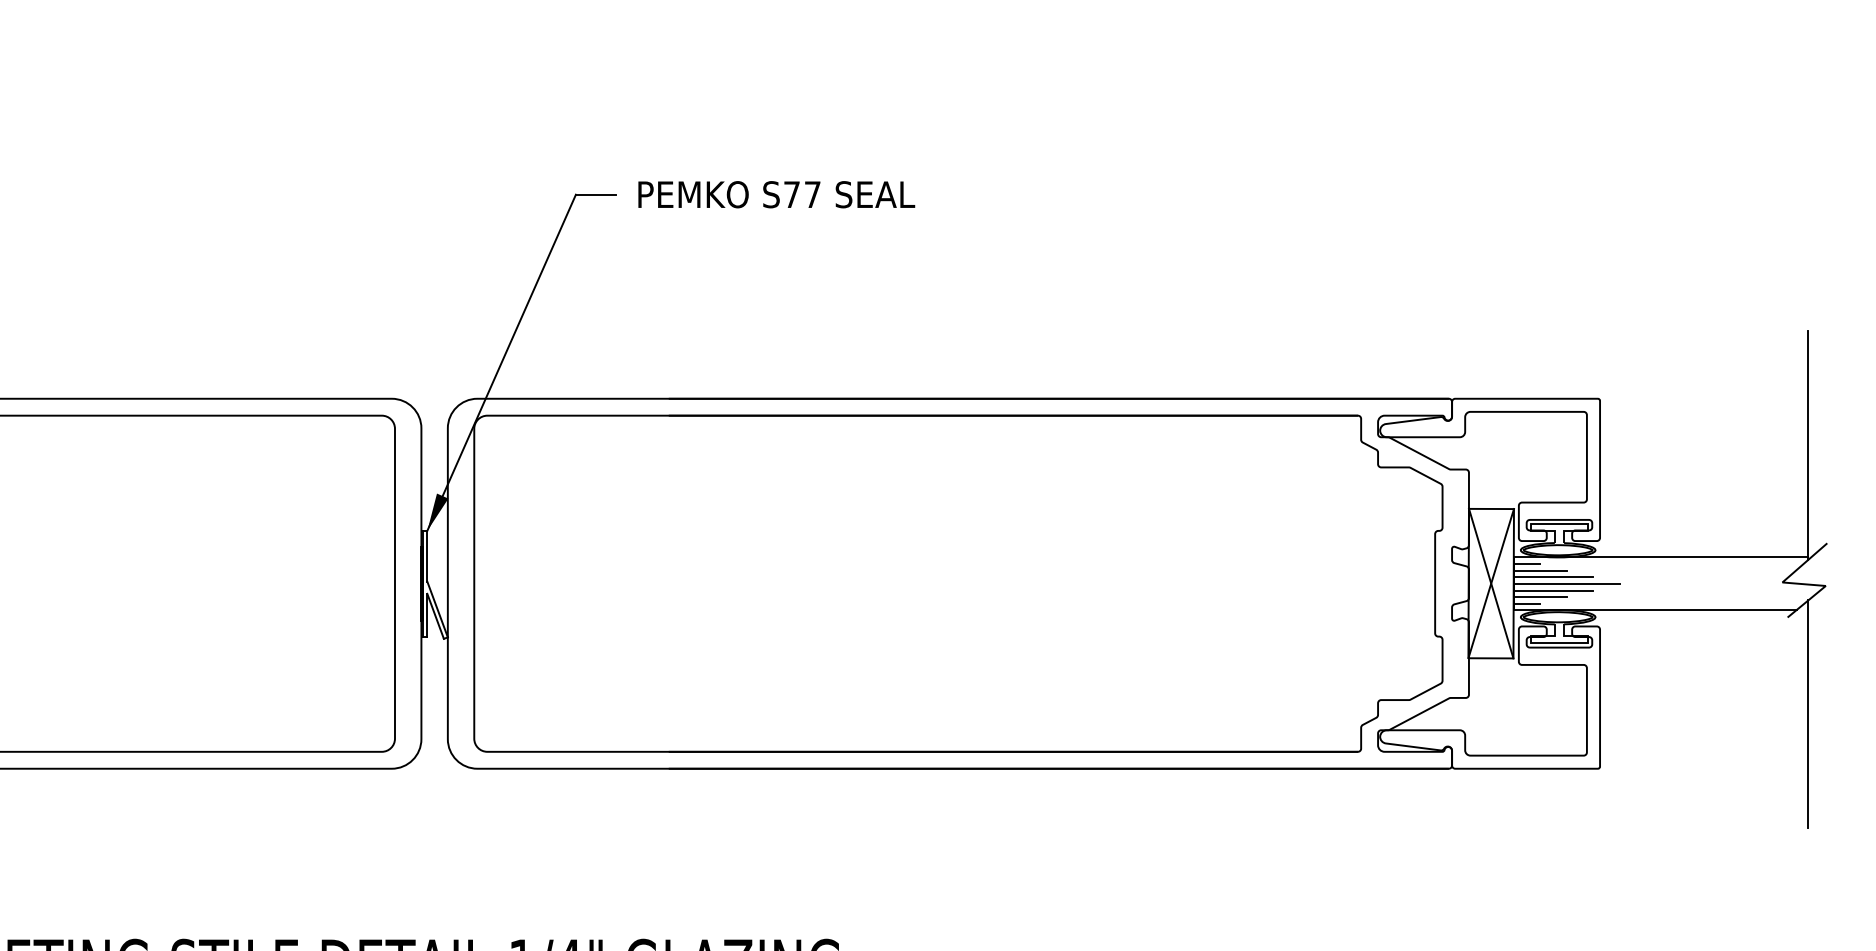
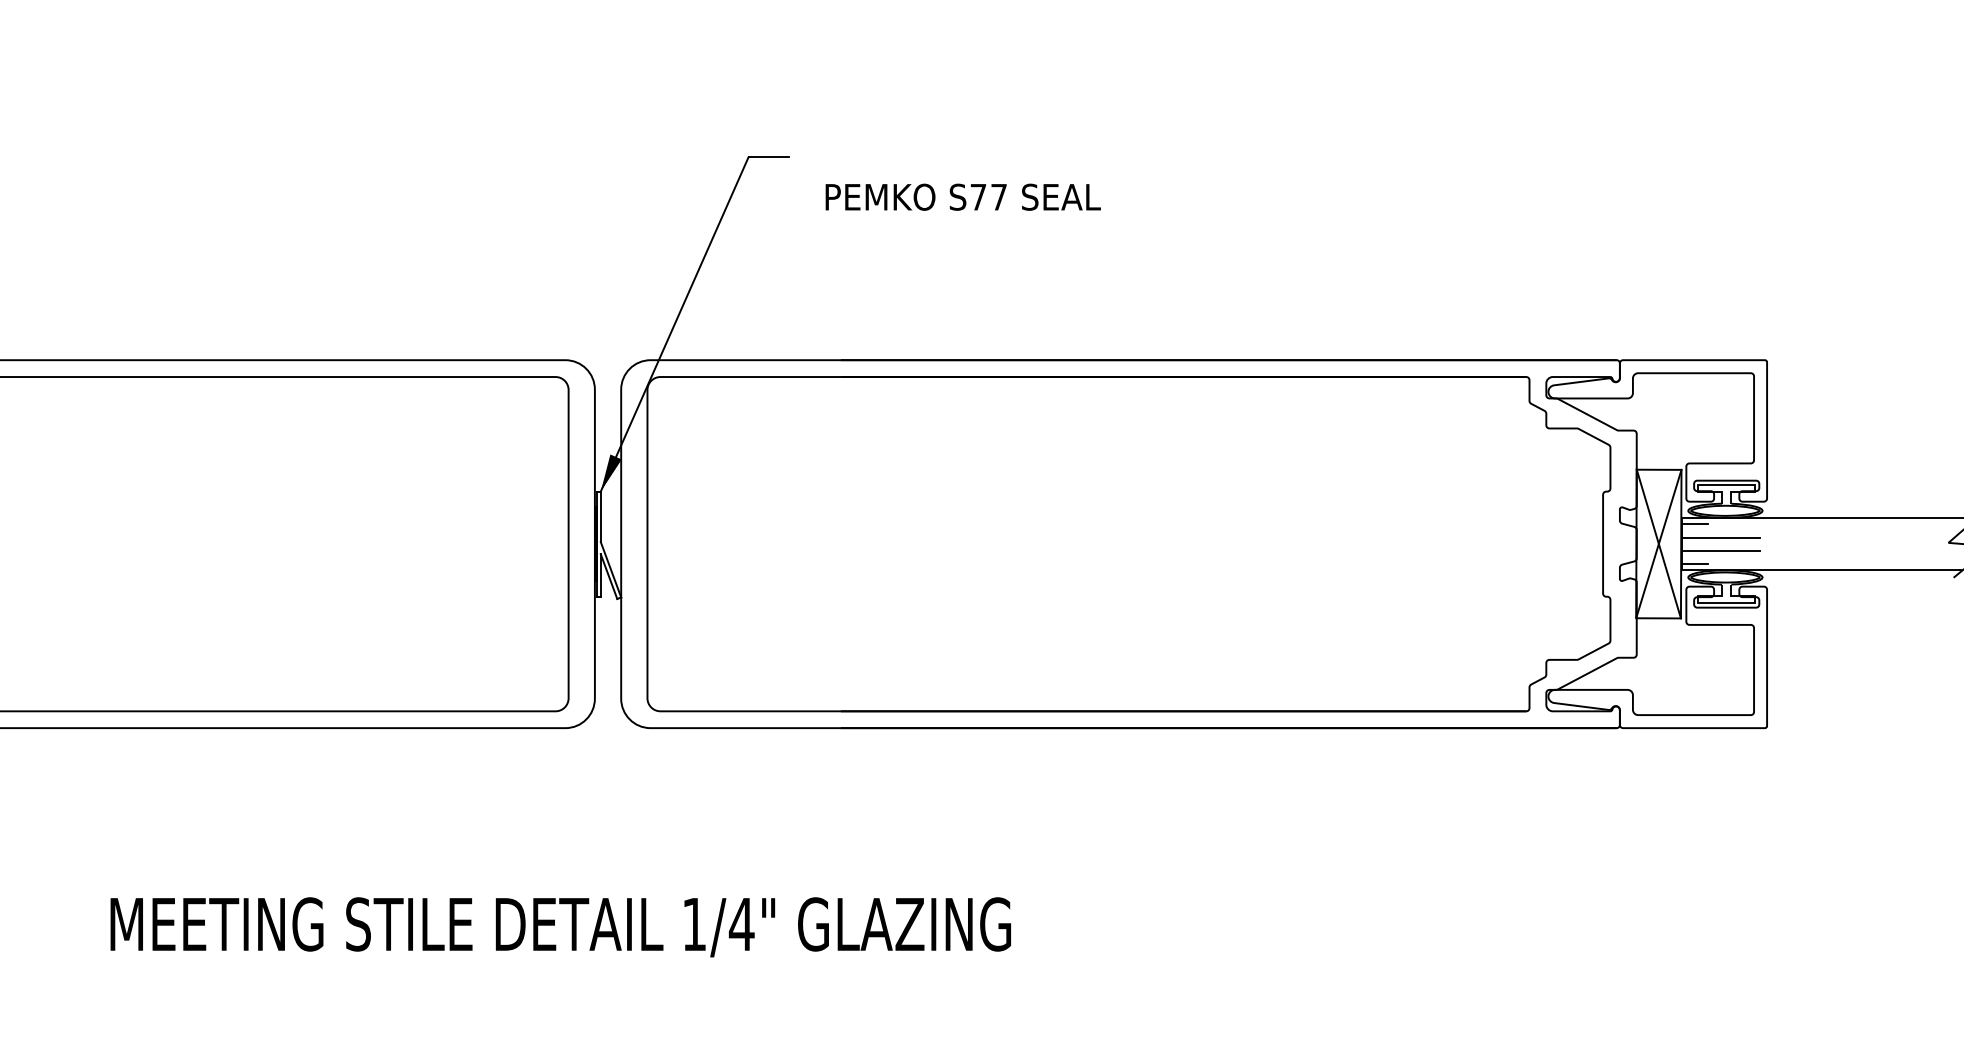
text: (775, 193) -> (962, 196), moved
line: (1540, 571) -> (1707, 531), removed
line: (1566, 584) -> (1733, 544), removed
line: (1540, 597) -> (1707, 557), removed

